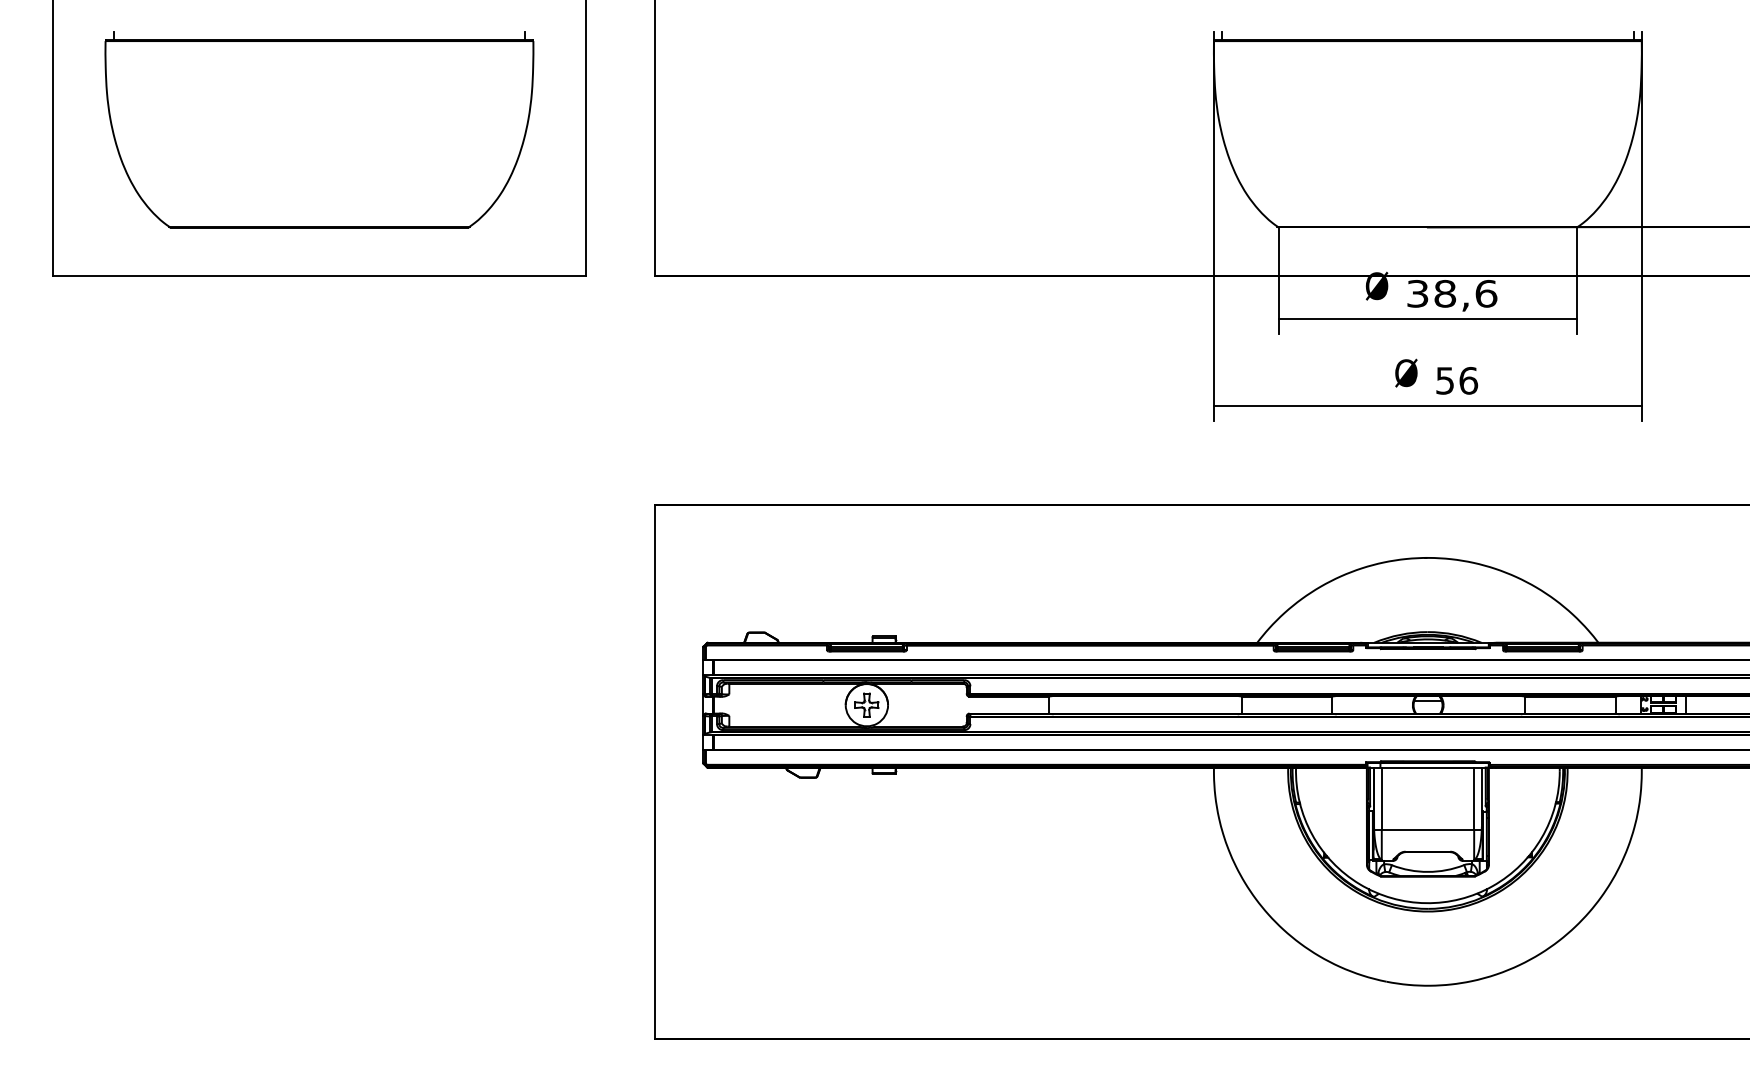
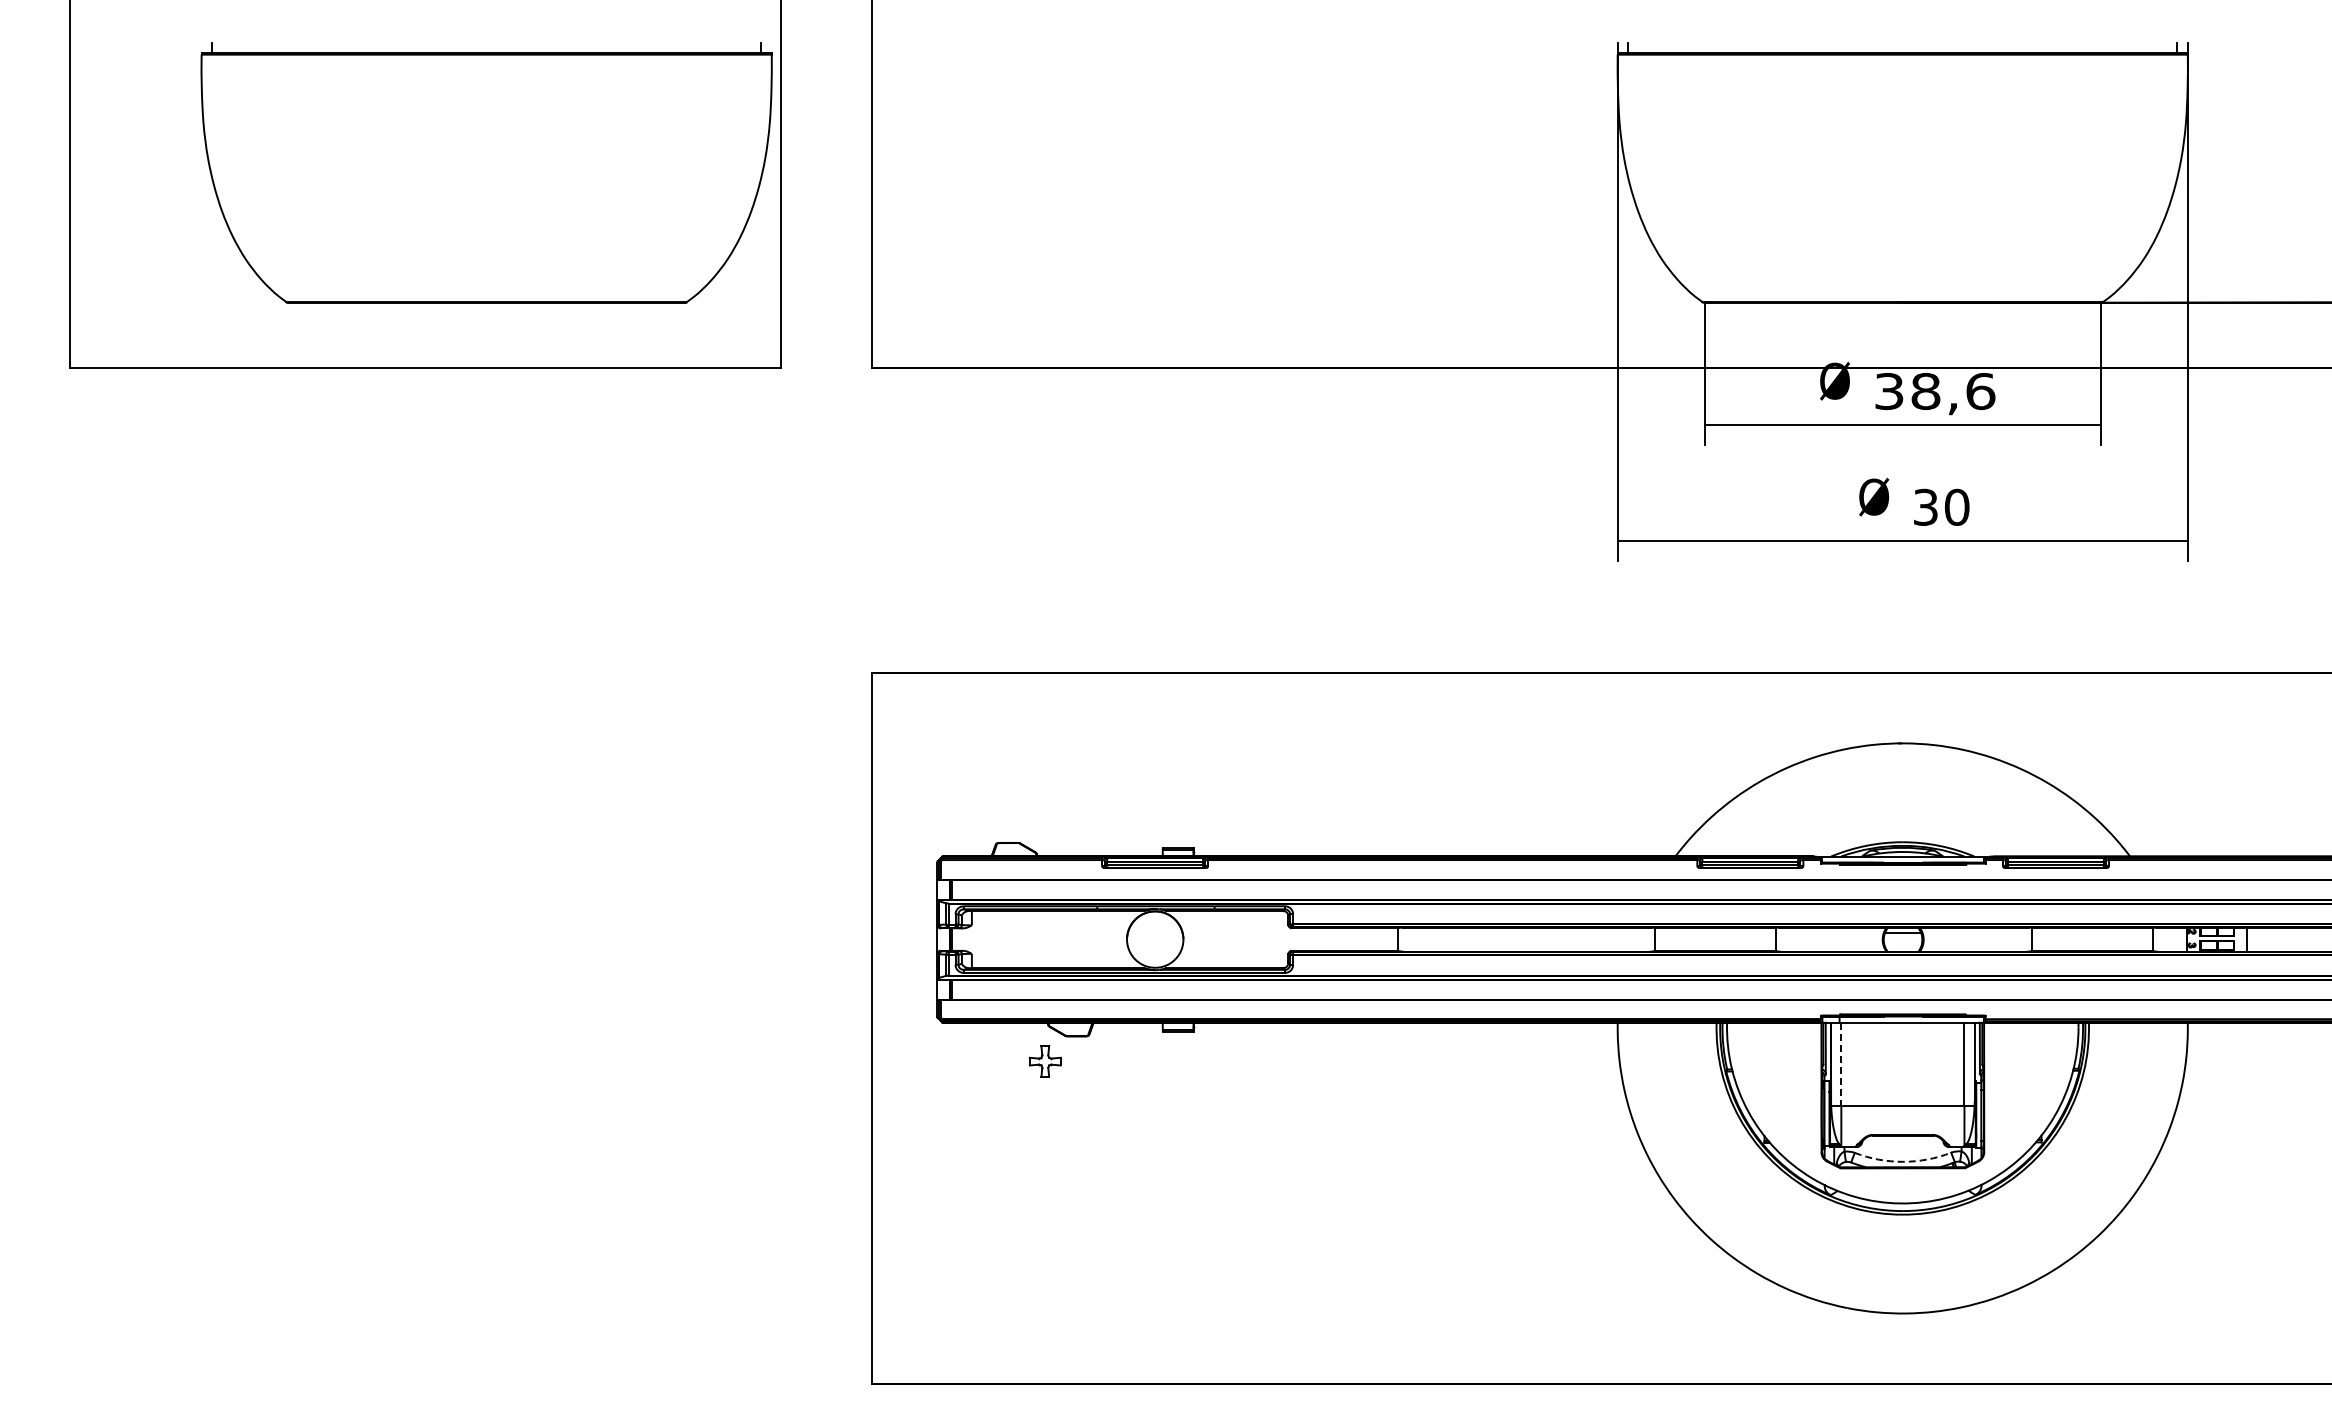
part: (319, 129) -> (486, 172), moved
text: (1456, 380) -> (1941, 506), 56 -> 30
part: (867, 705) -> (1045, 1061), moved
line: (1381, 798) -> (1841, 1064), solid -> dashed
arc: (1428, 871) -> (1903, 1161), solid -> dashed

